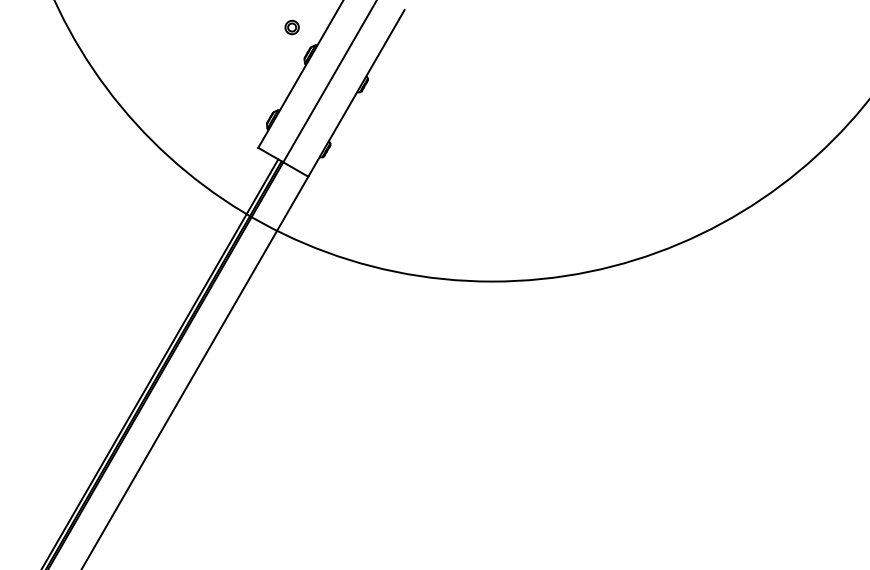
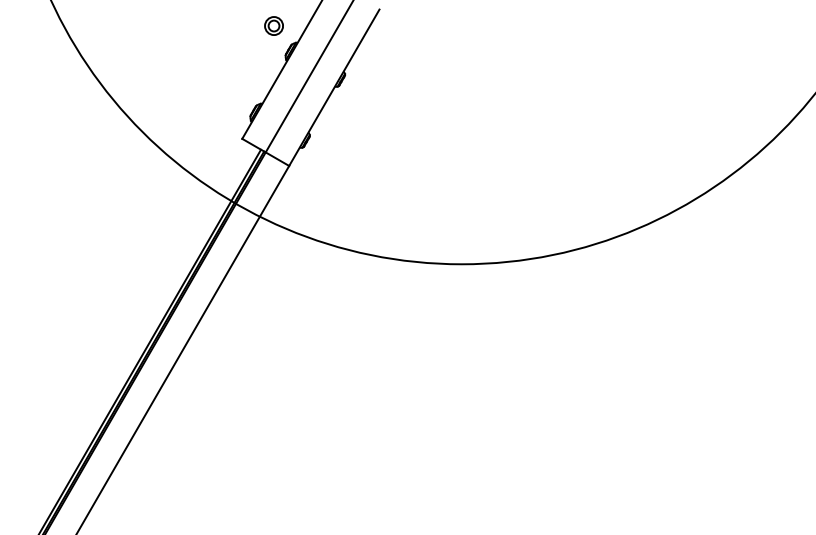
part: (291, 26) -> (273, 25), size x1.43

